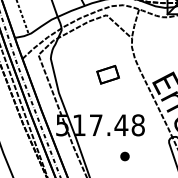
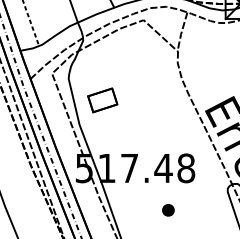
part: (107, 74) -> (102, 100), moved

